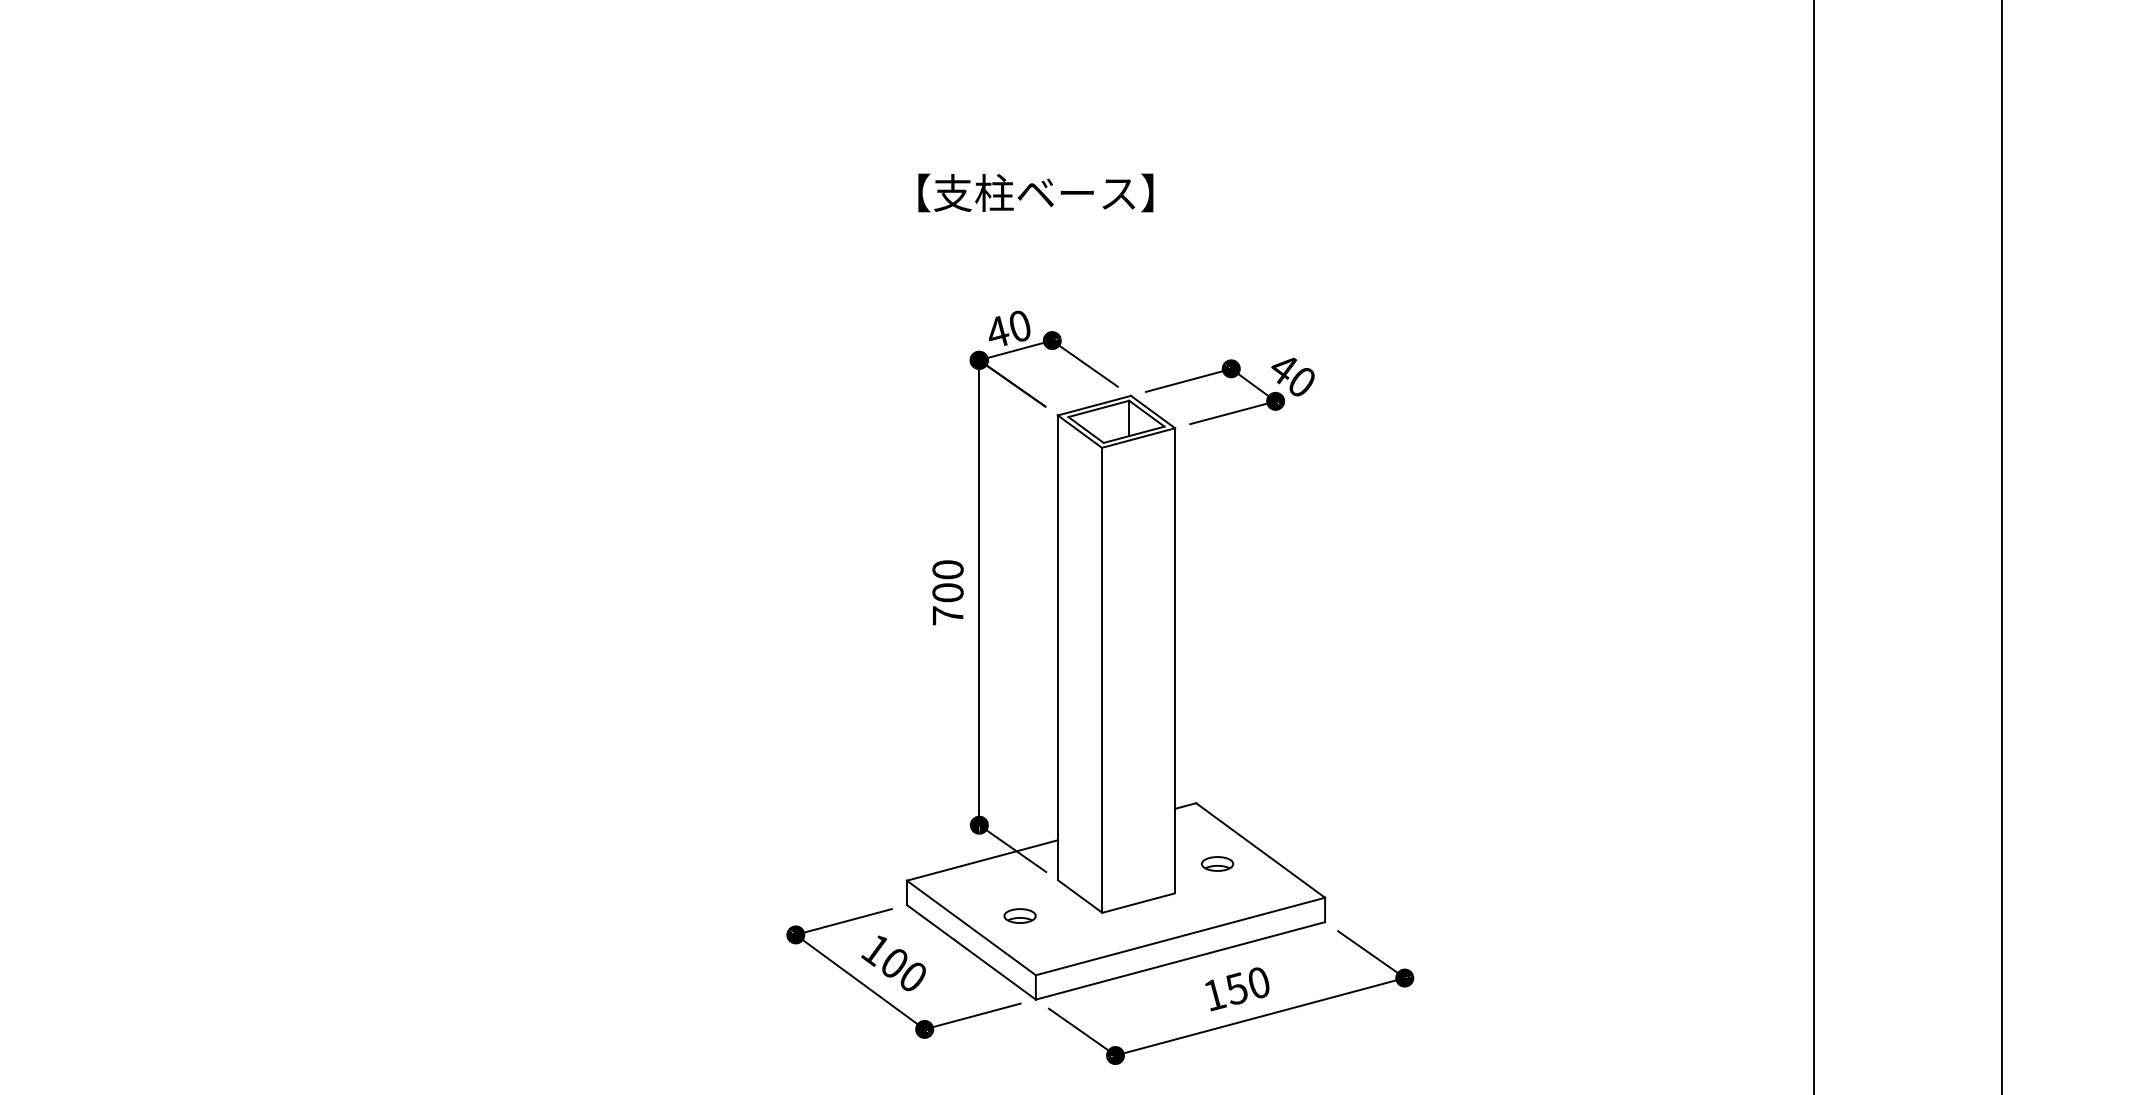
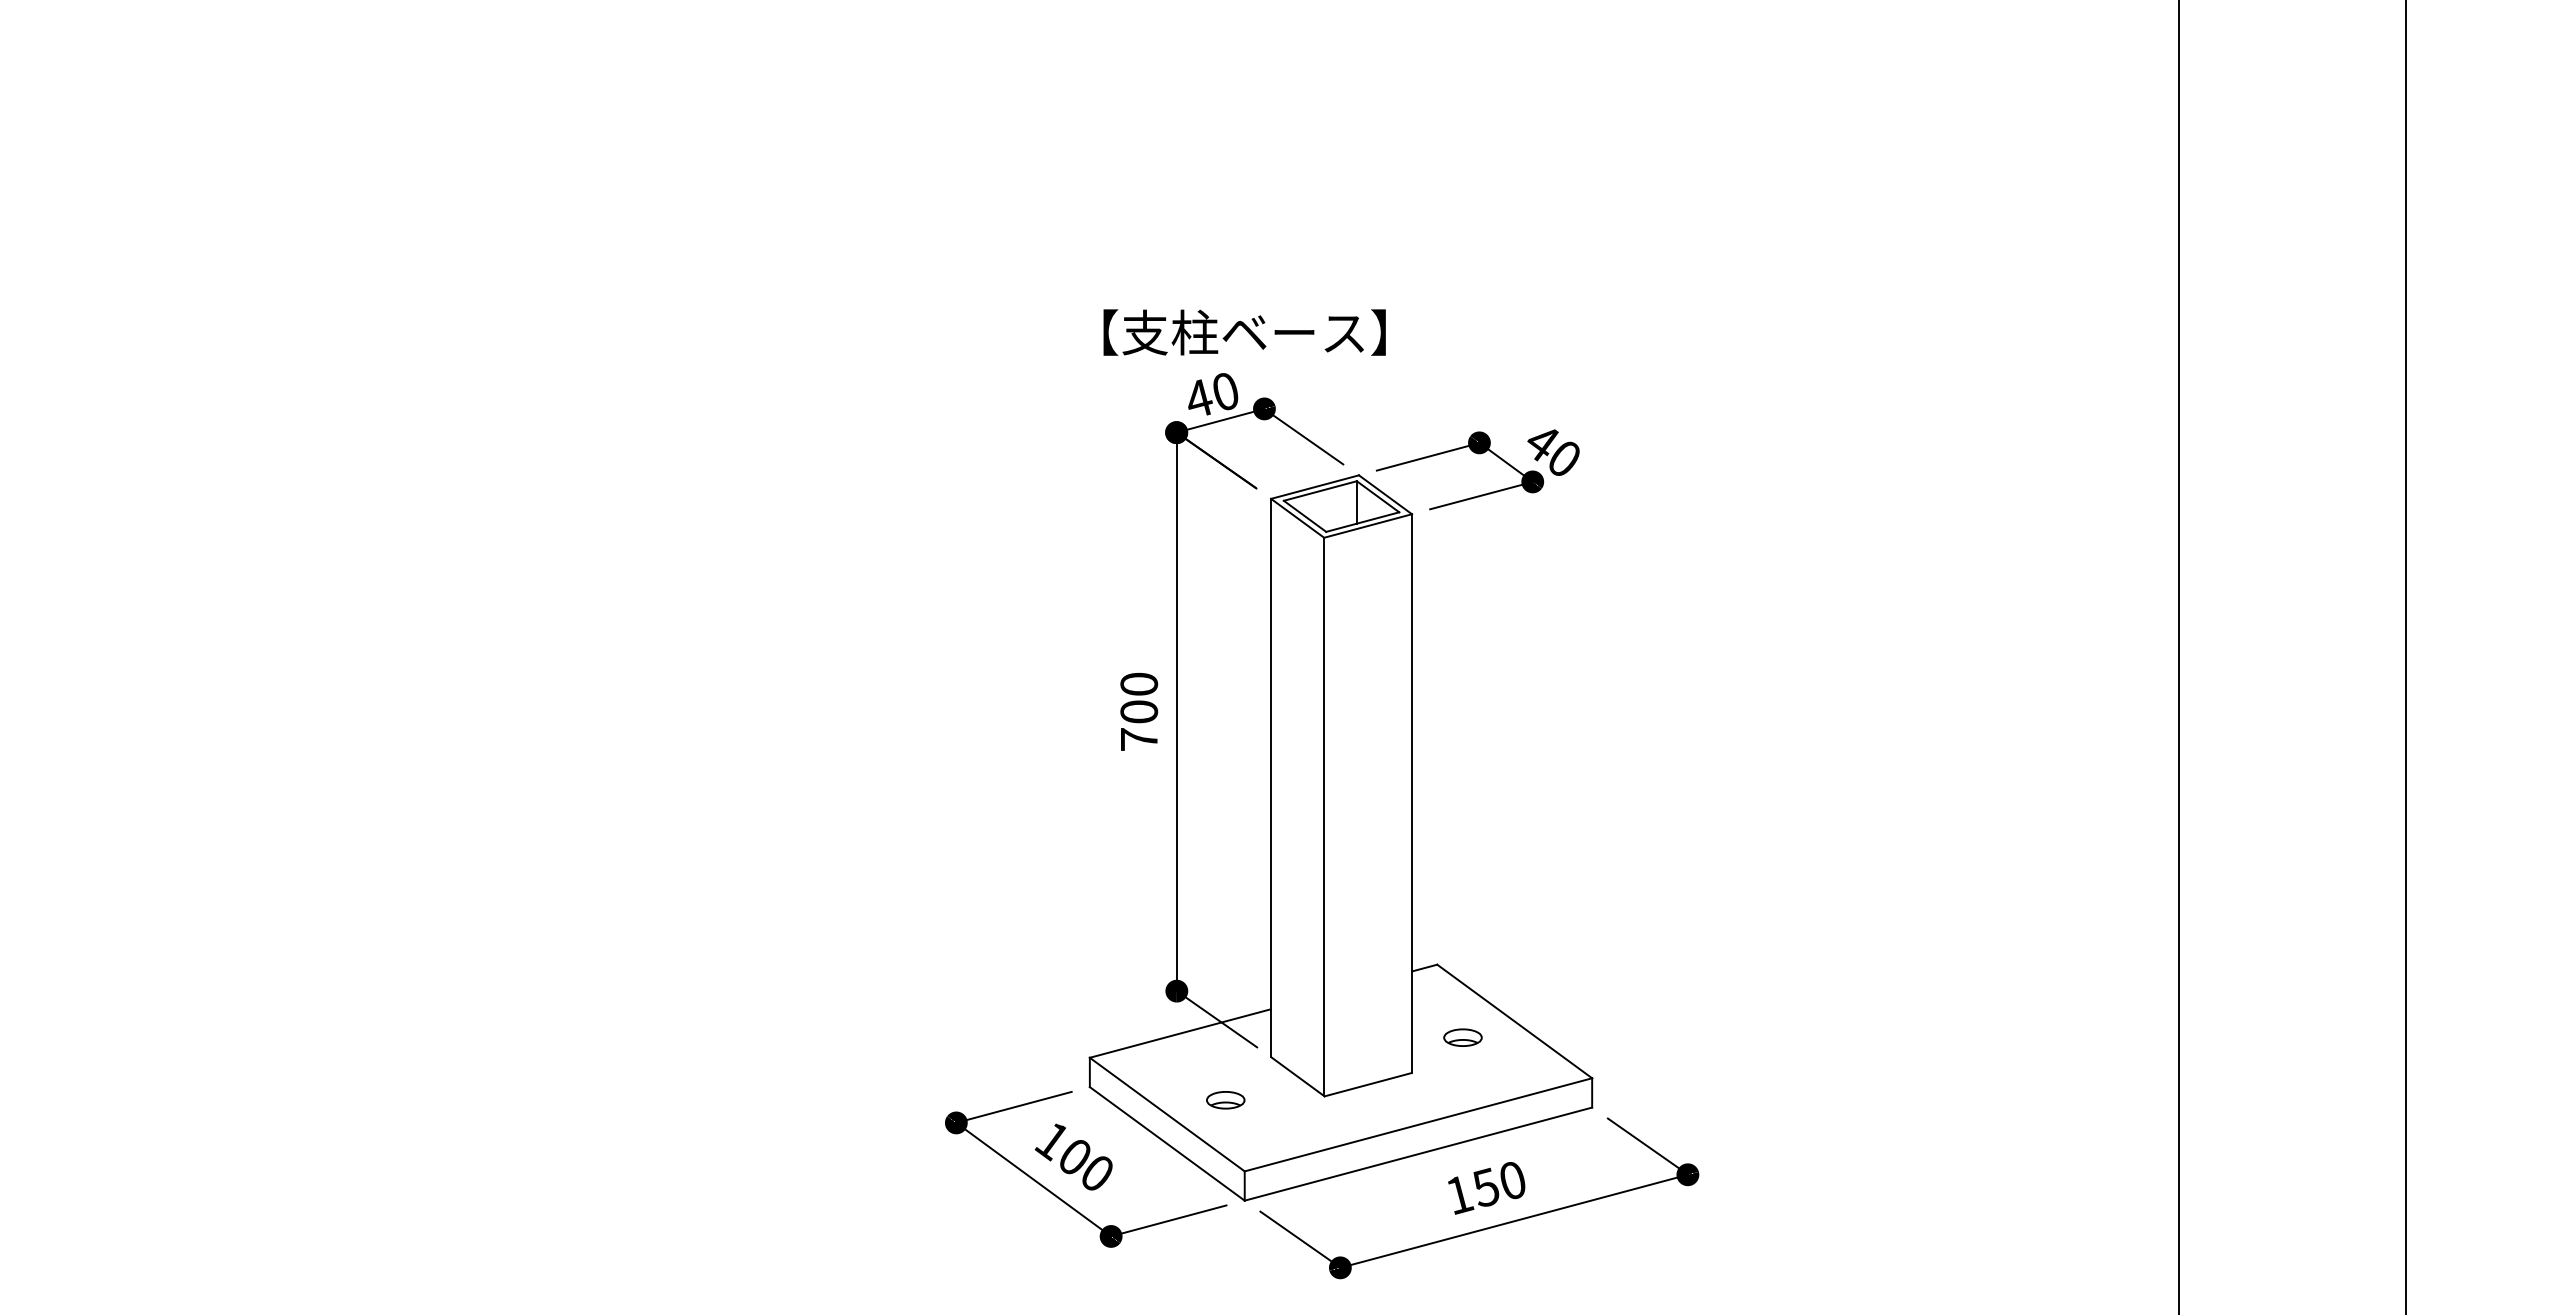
text: (1035, 192) -> (1244, 332), moved

